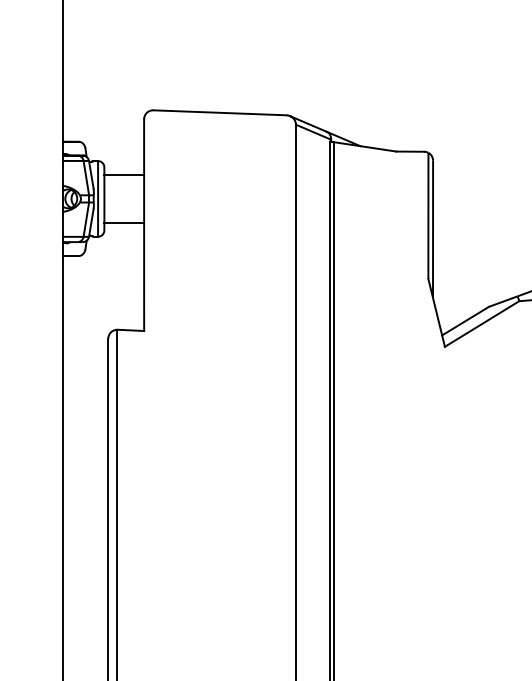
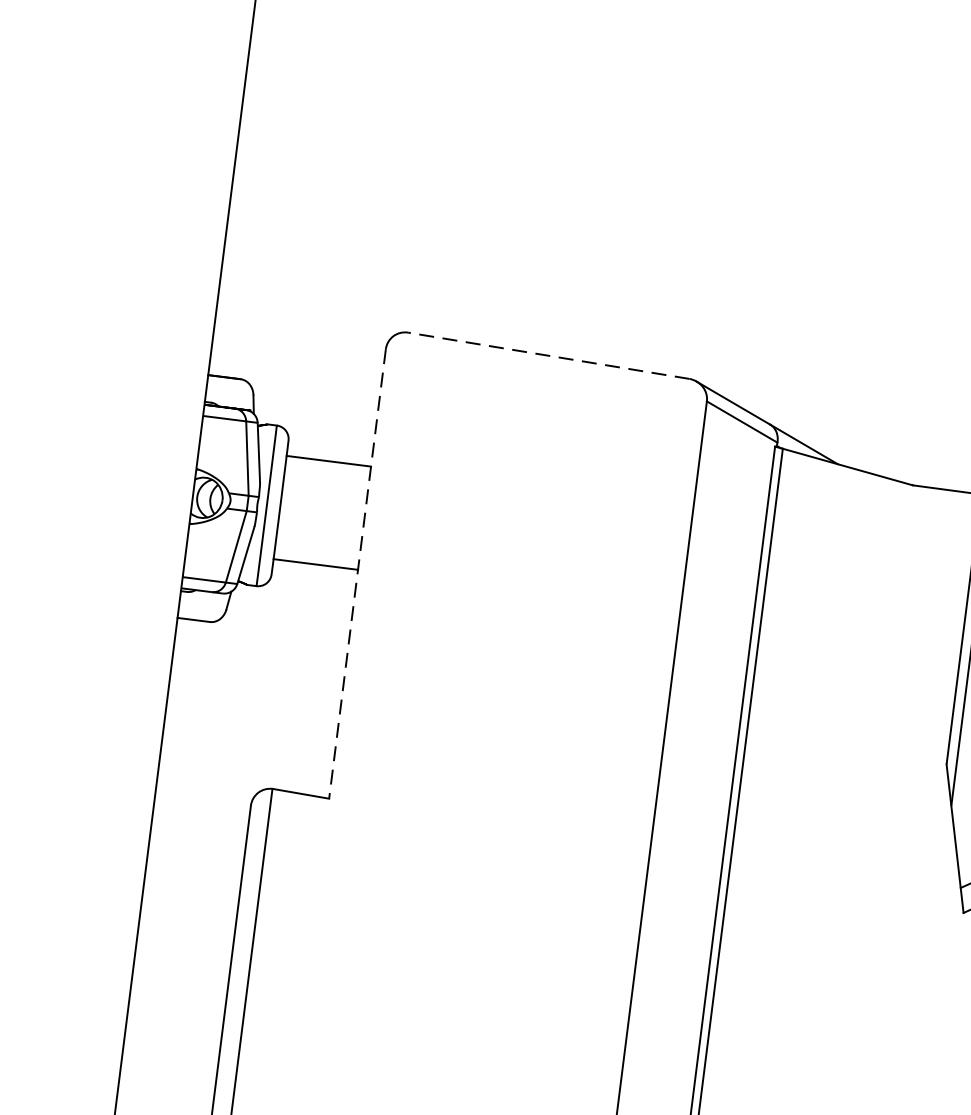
line: (220, 112) -> (549, 355), solid -> dashed
line: (144, 225) -> (358, 574), solid -> dashed

